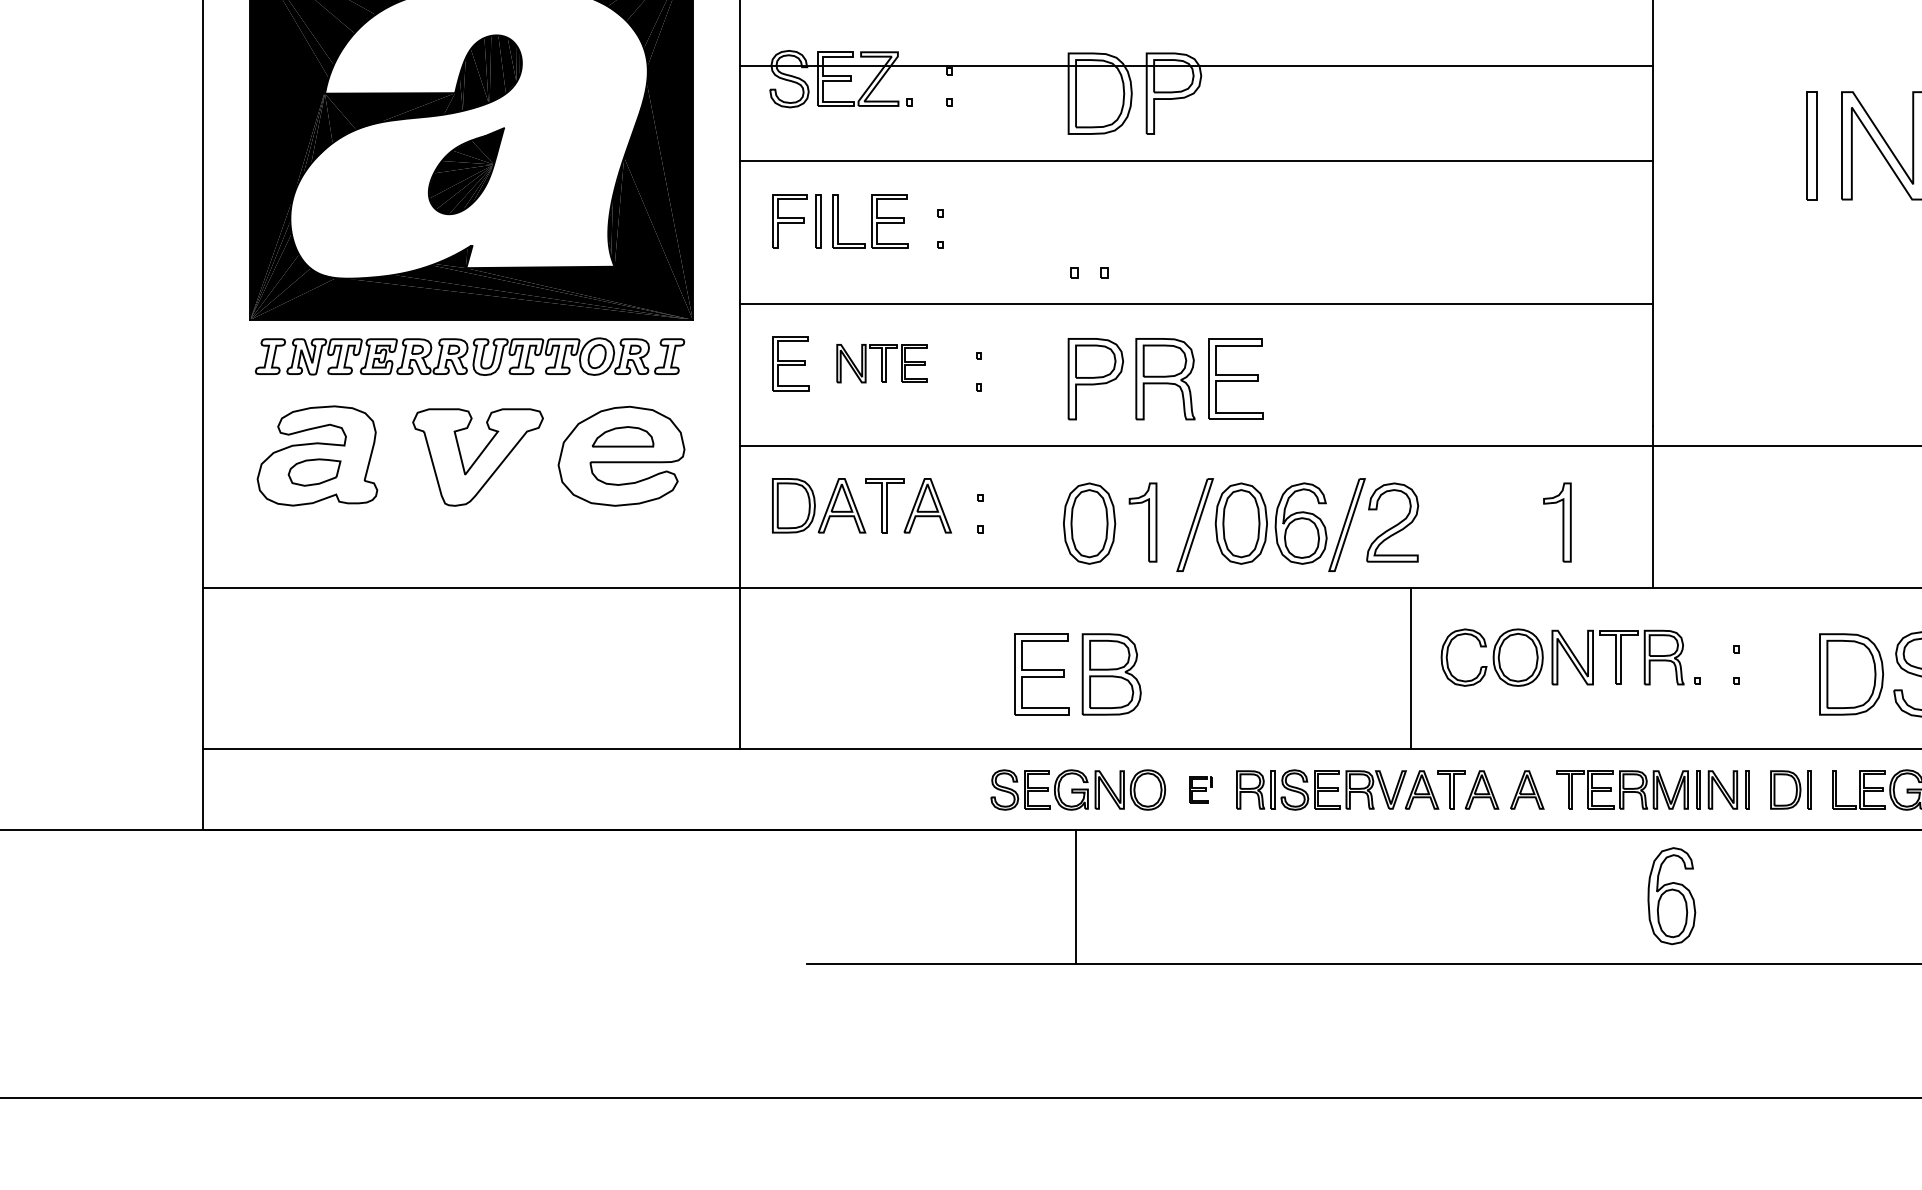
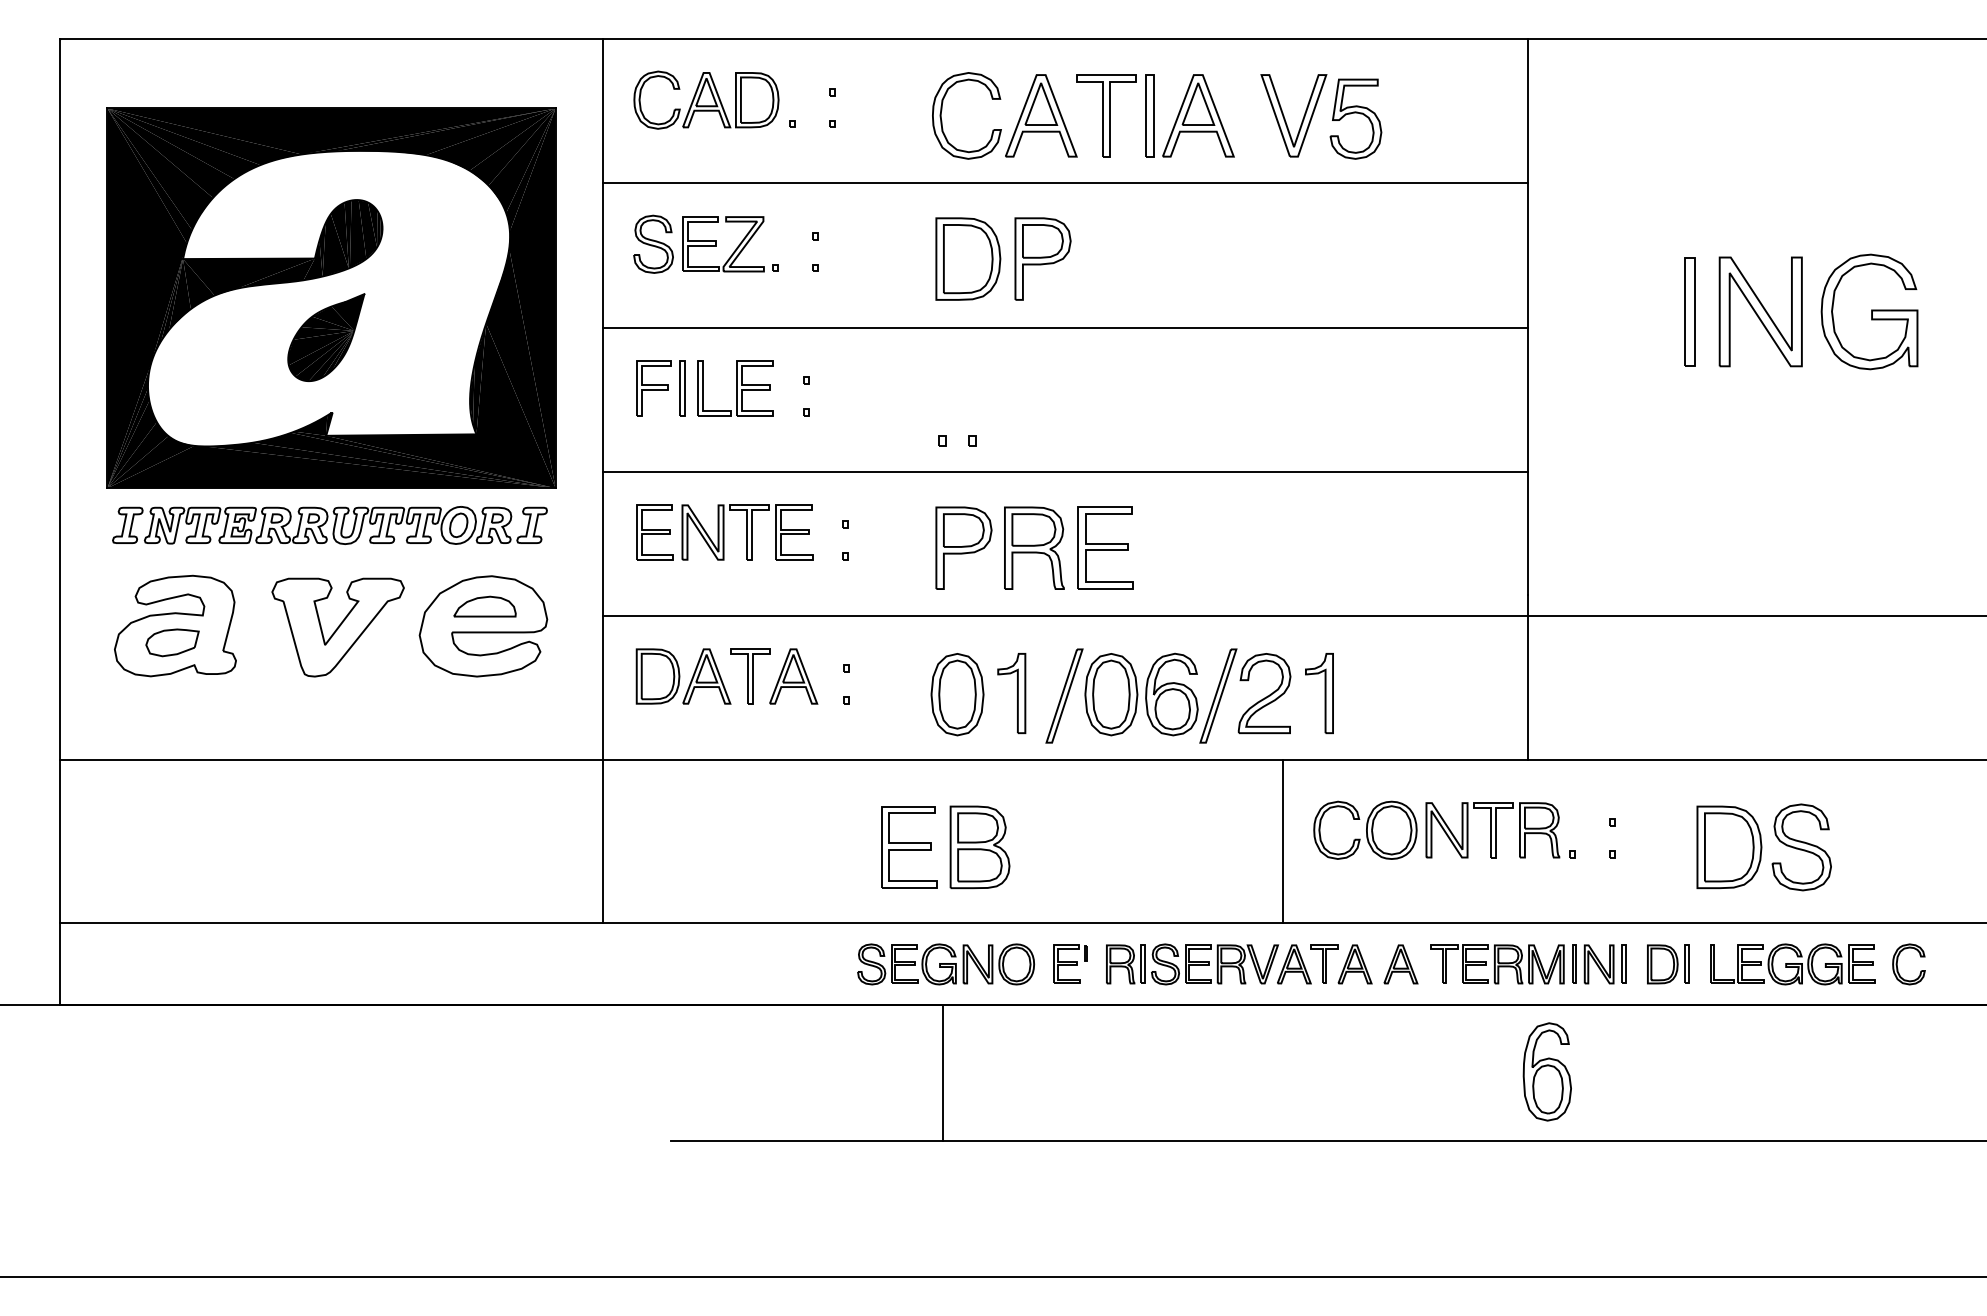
line: (1196, 66) -> (1065, 183), moved
part: (882, 363) -> (747, 532), size x1.43
part: (1557, 522) -> (1319, 693), moved
part: (1201, 789) -> (1070, 963), size x1.43

